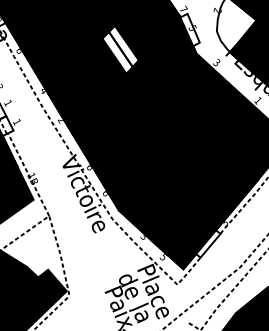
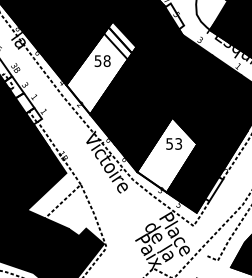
fill: (86, 85) -> (96, 73), removed
fill: (158, 194) -> (167, 154), removed

